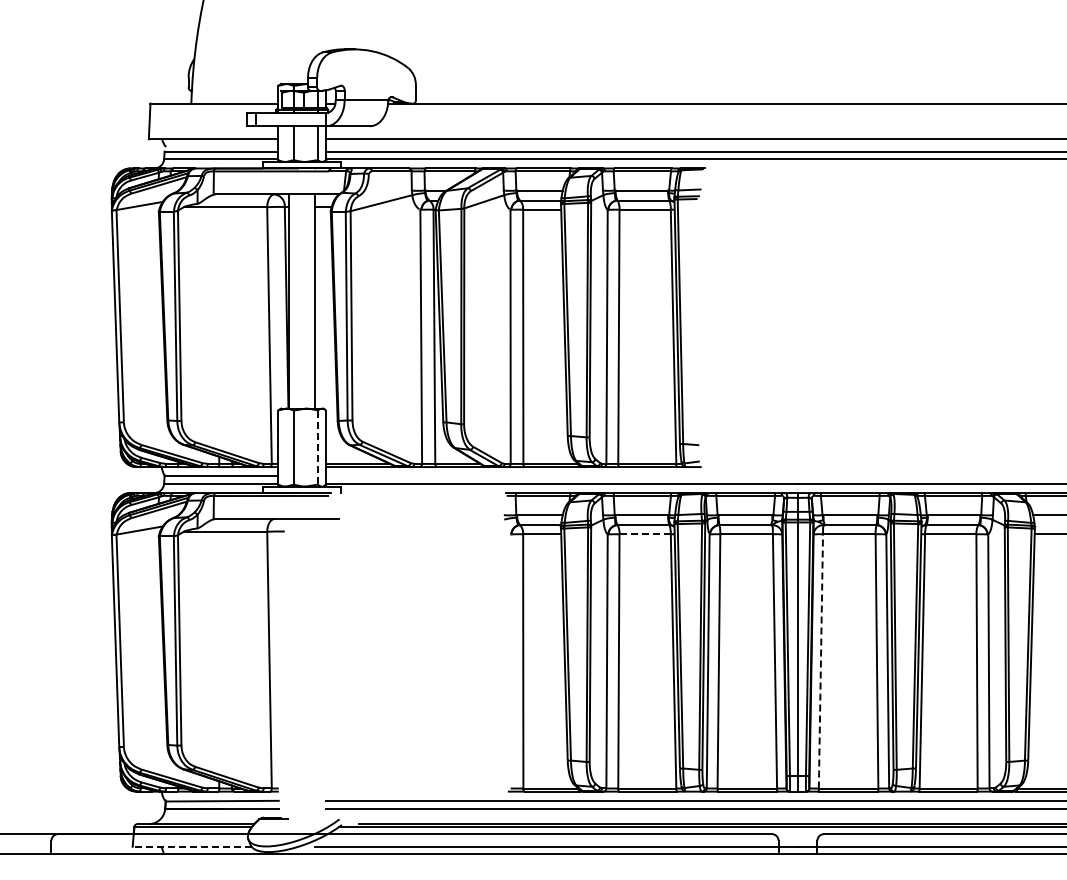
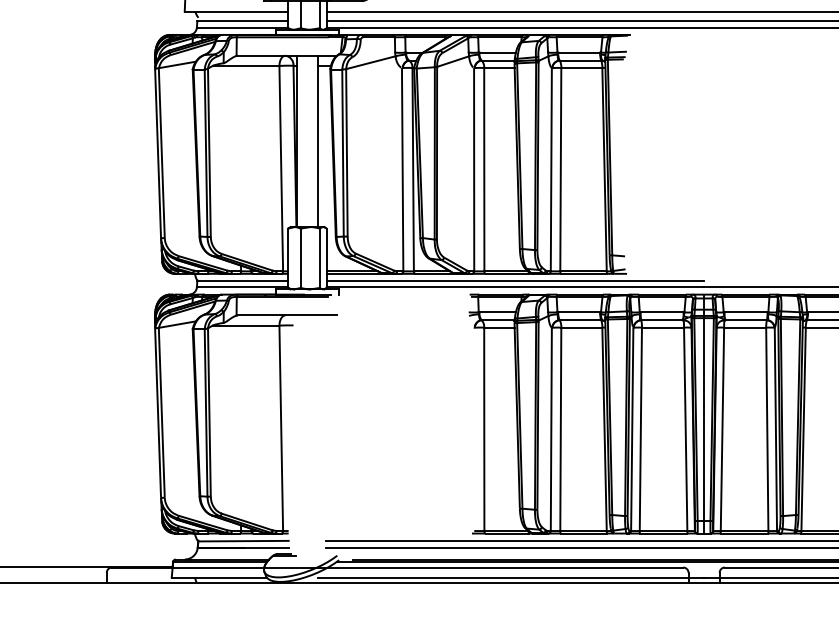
line: (317, 448) -> (319, 258), dashed -> solid
line: (561, 476) -> (514, 281), added
line: (645, 534) -> (582, 327), dashed -> solid
line: (820, 662) -> (722, 430), dashed -> solid
line: (191, 846) -> (218, 577), dashed -> solid

